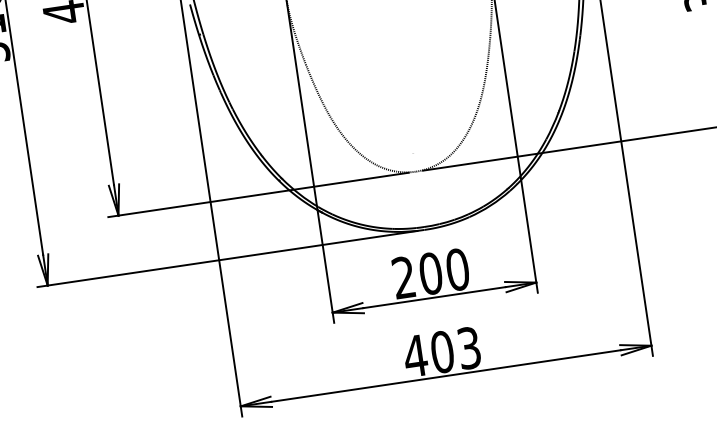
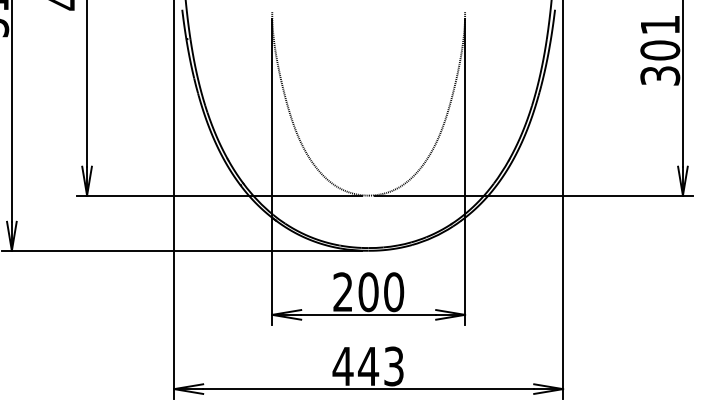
text: (442, 352) -> (368, 366), 403 -> 443

